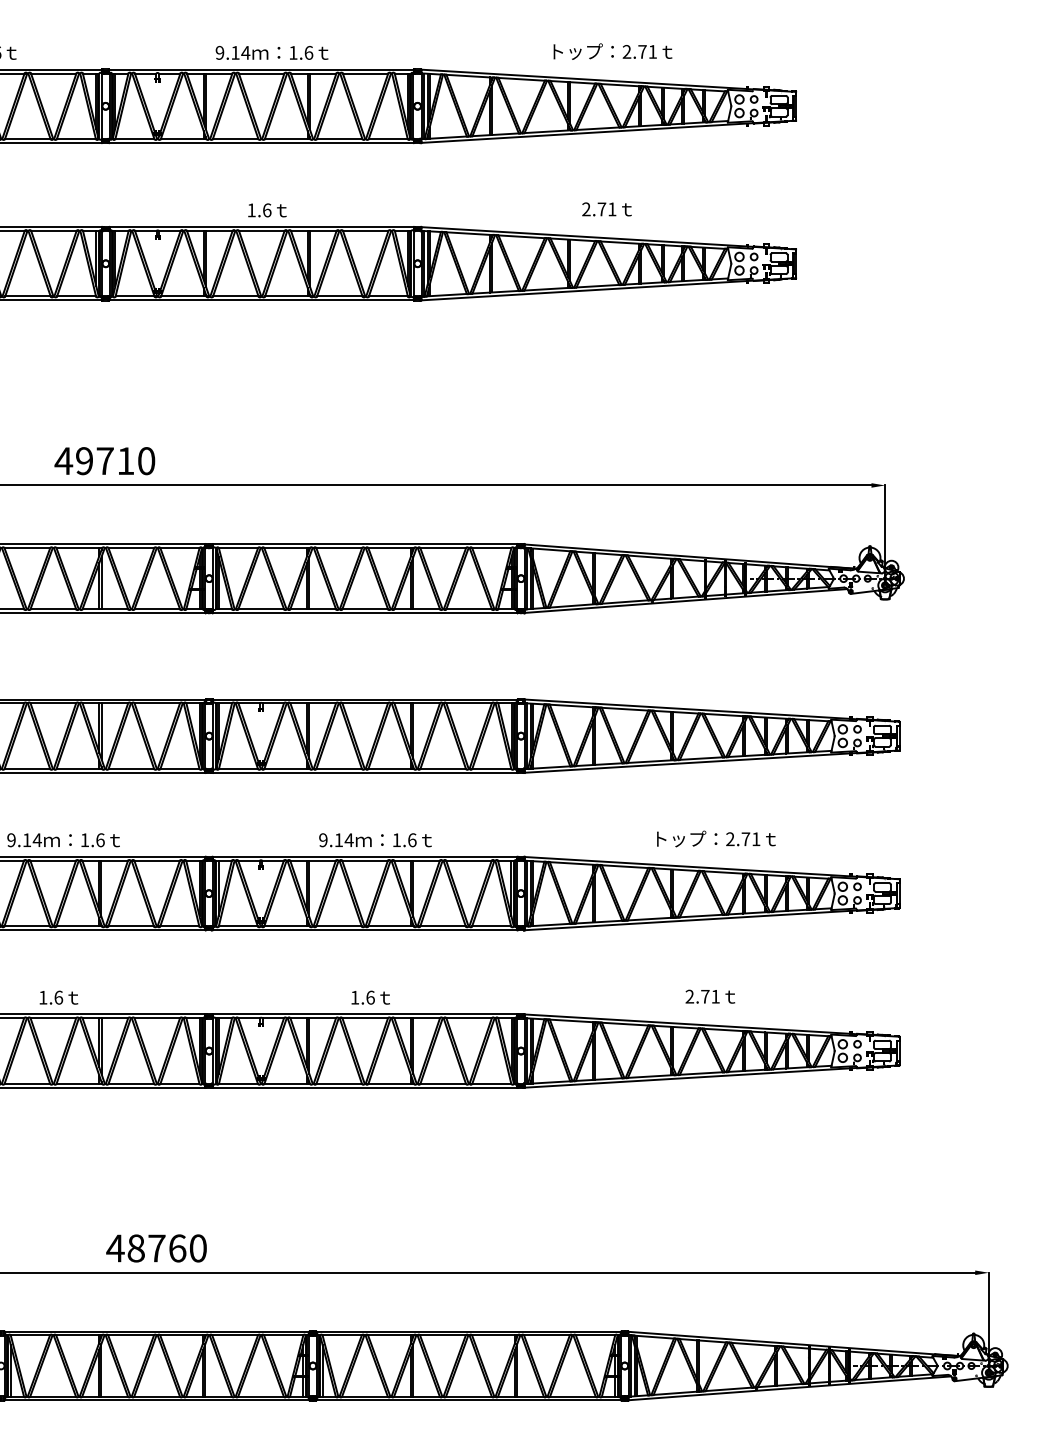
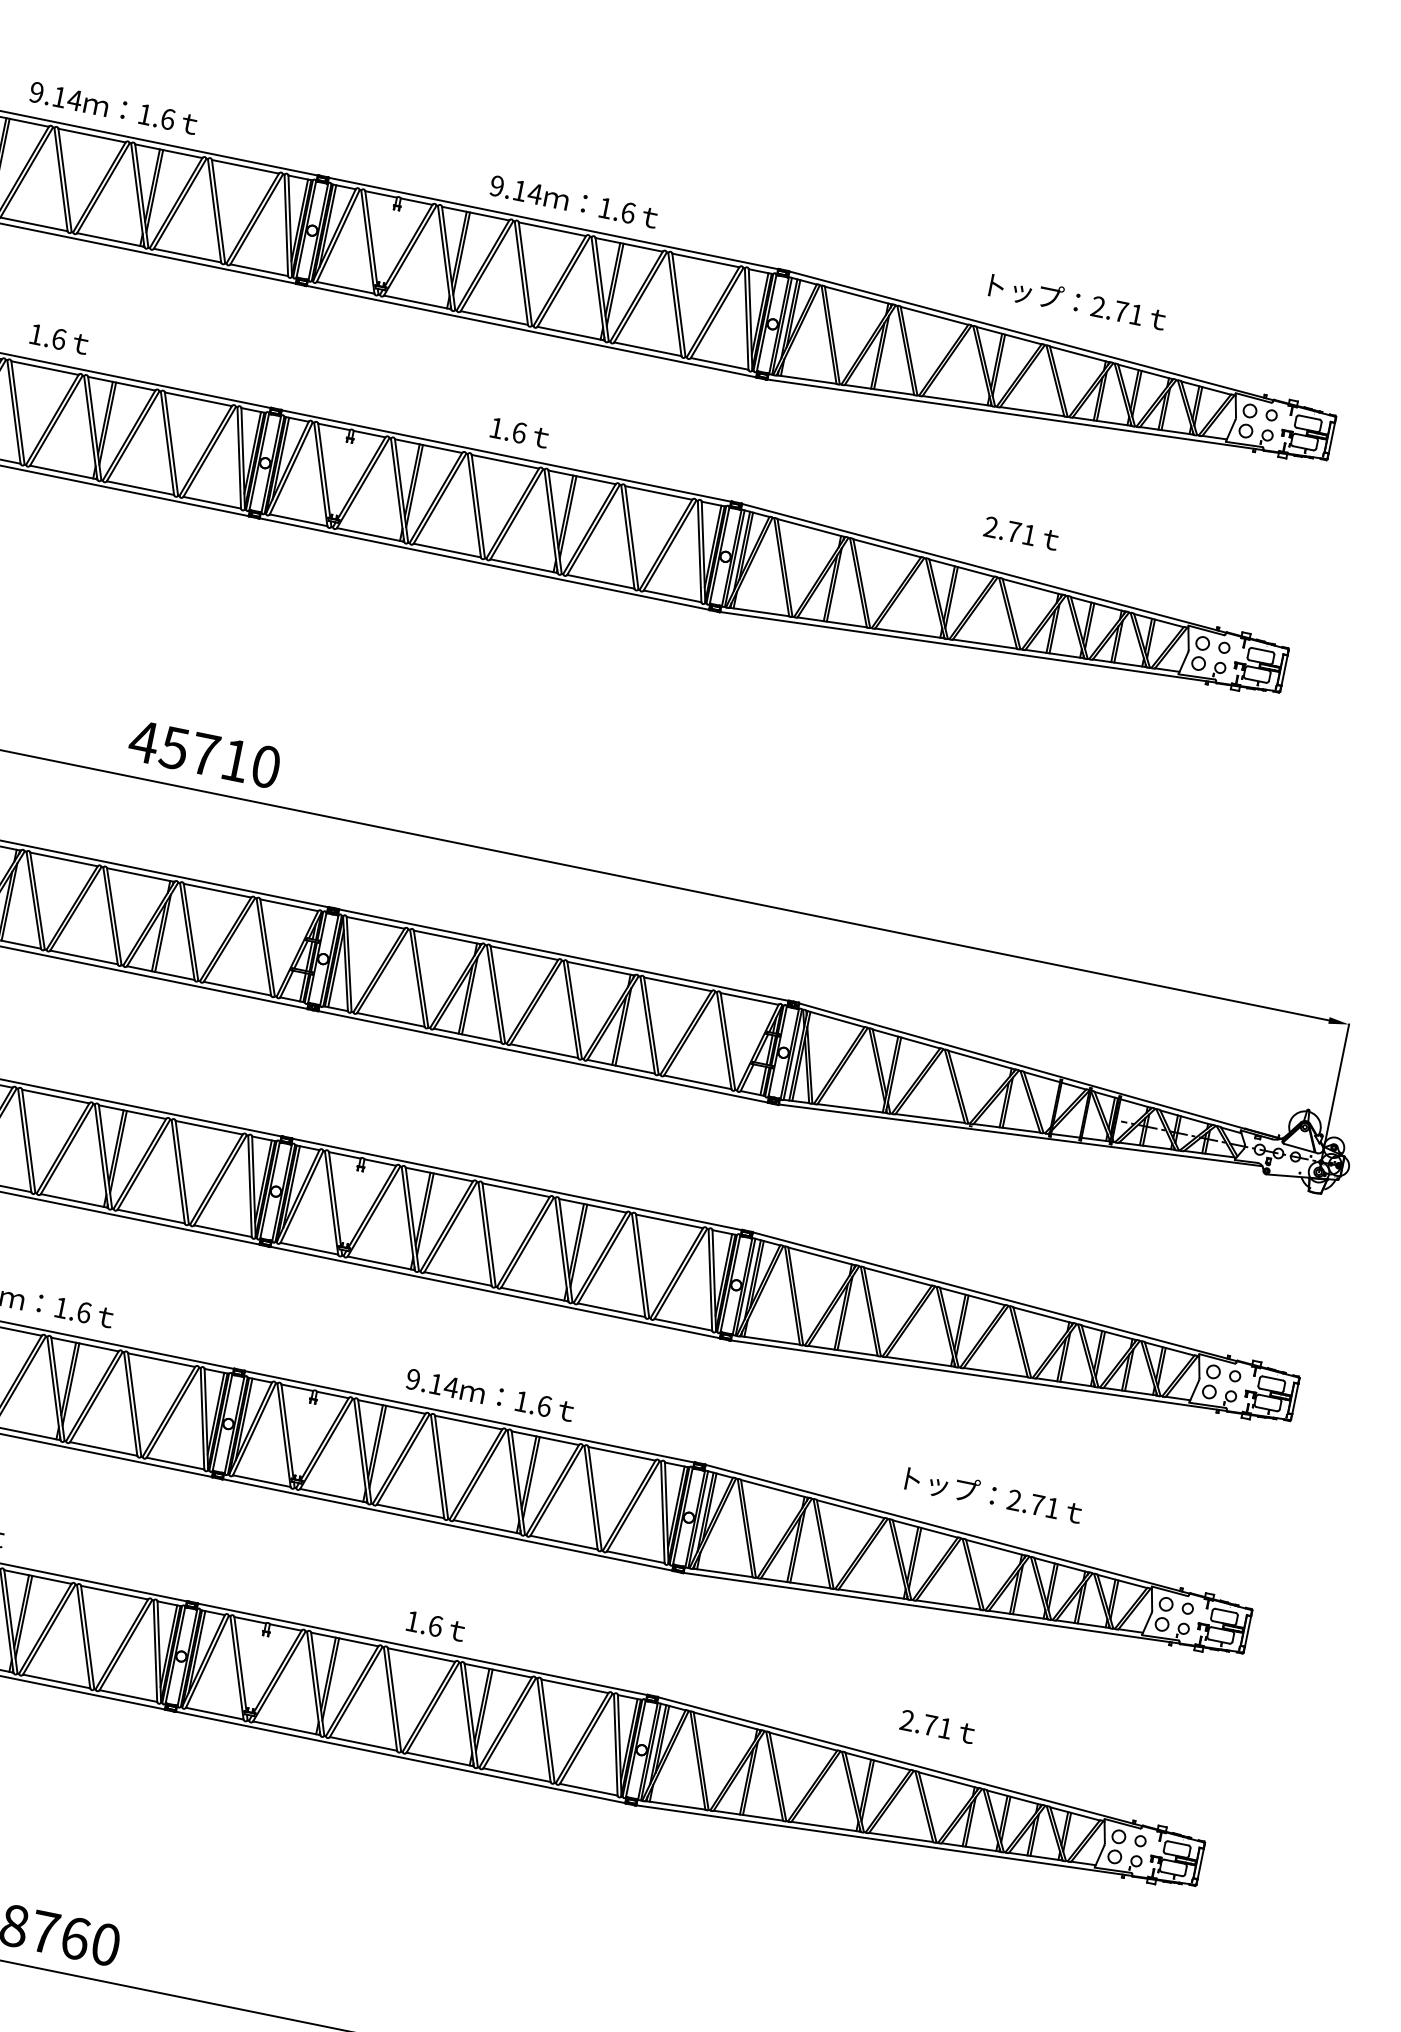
text: (83, 461) -> (172, 748), 49710 -> 45710

